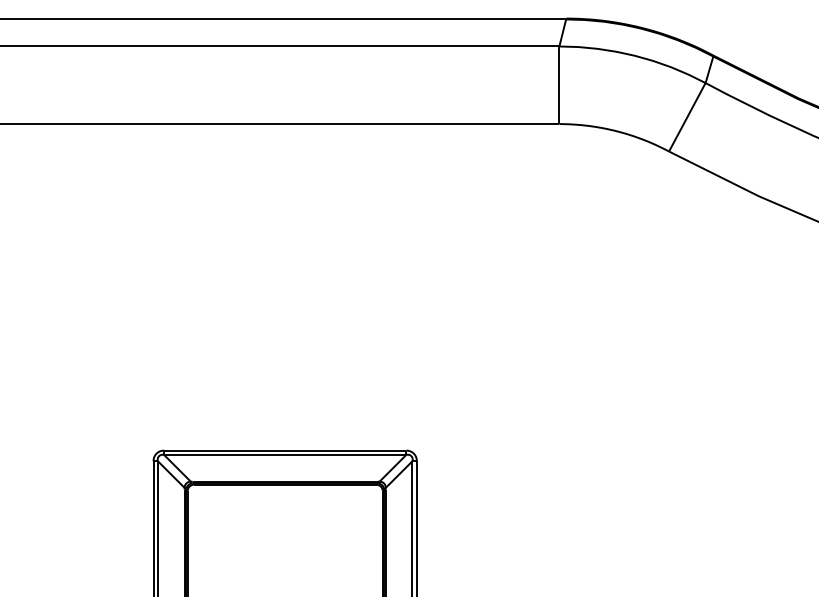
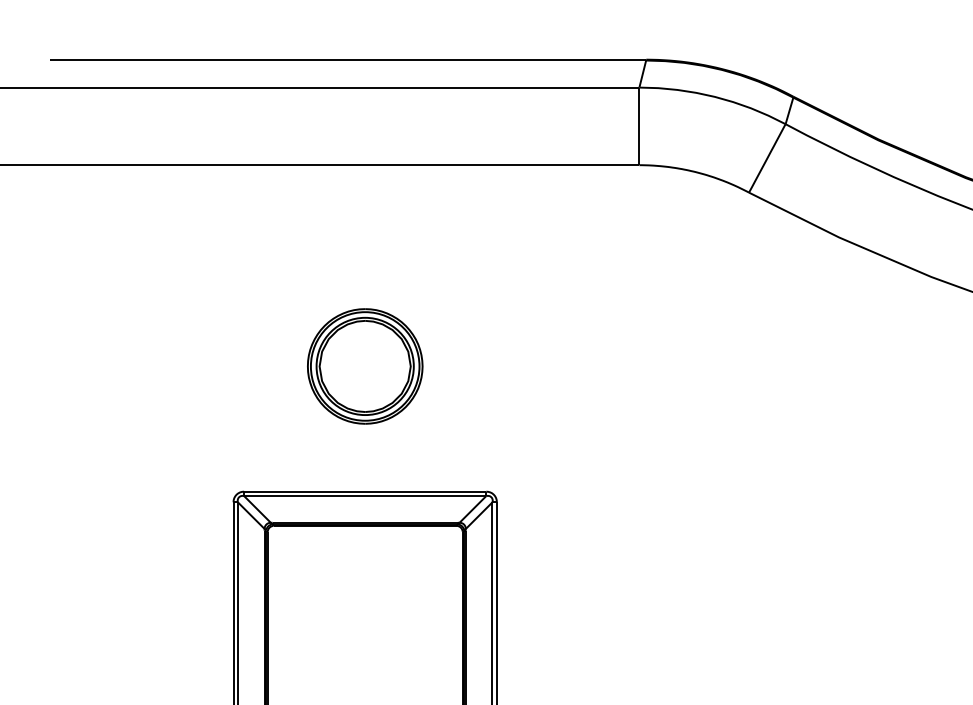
part: (285, 325) -> (365, 366), added

